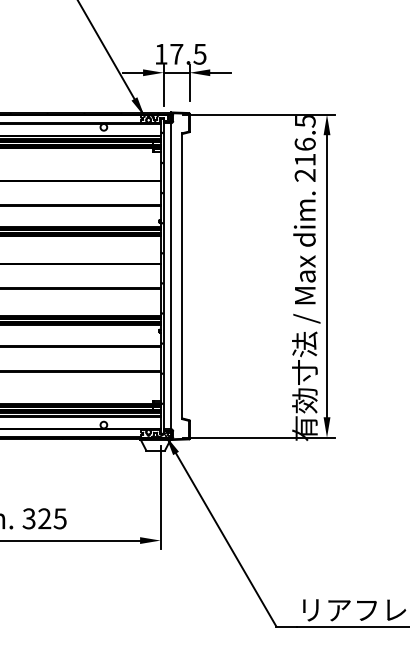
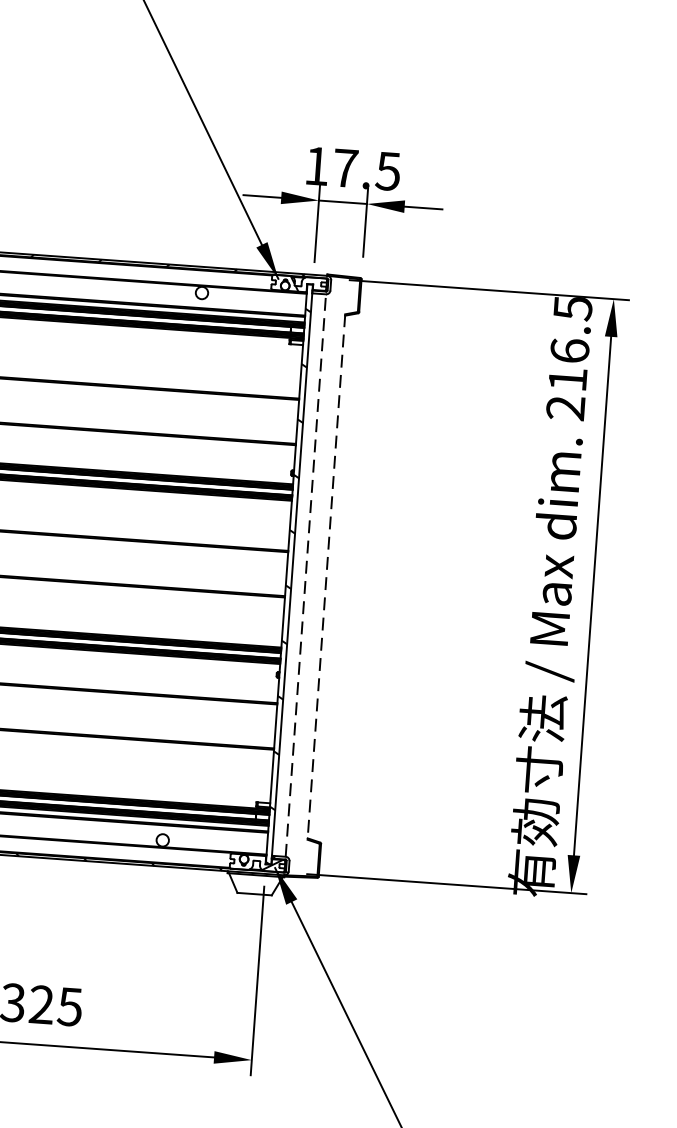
line: (171, 276) -> (306, 576), solid -> dashed
line: (182, 276) -> (326, 577), solid -> dashed

